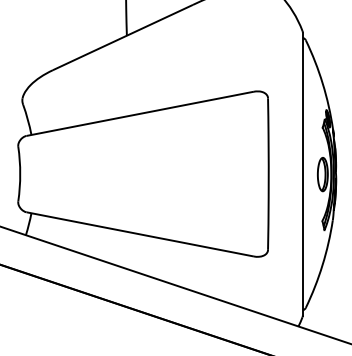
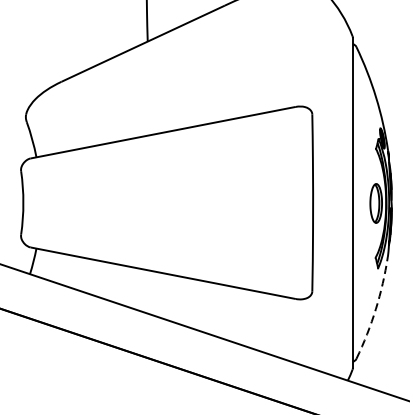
arc: (322, 265) -> (375, 309), solid -> dashed

